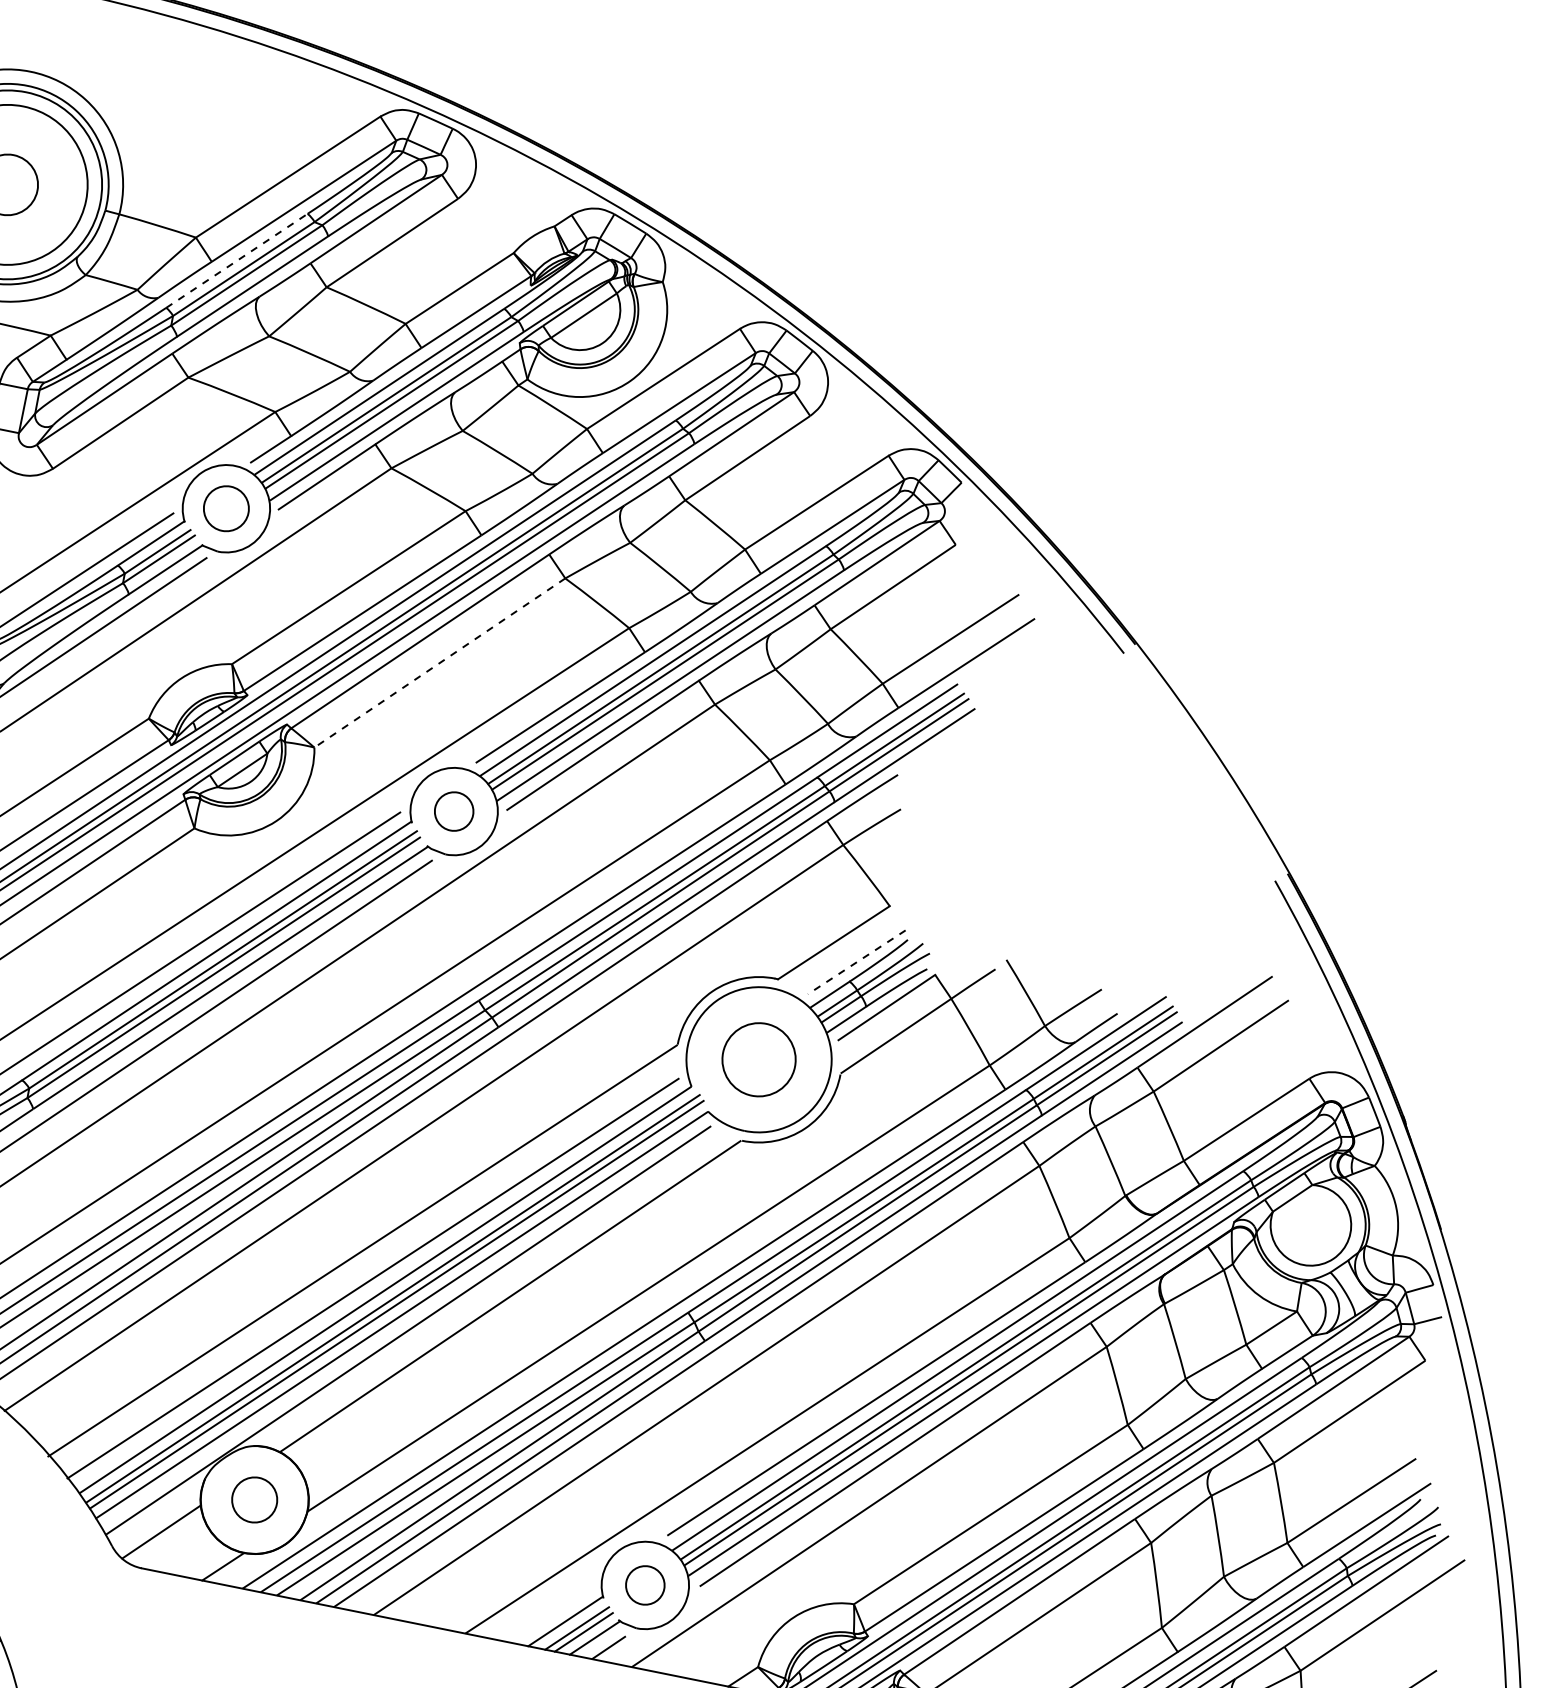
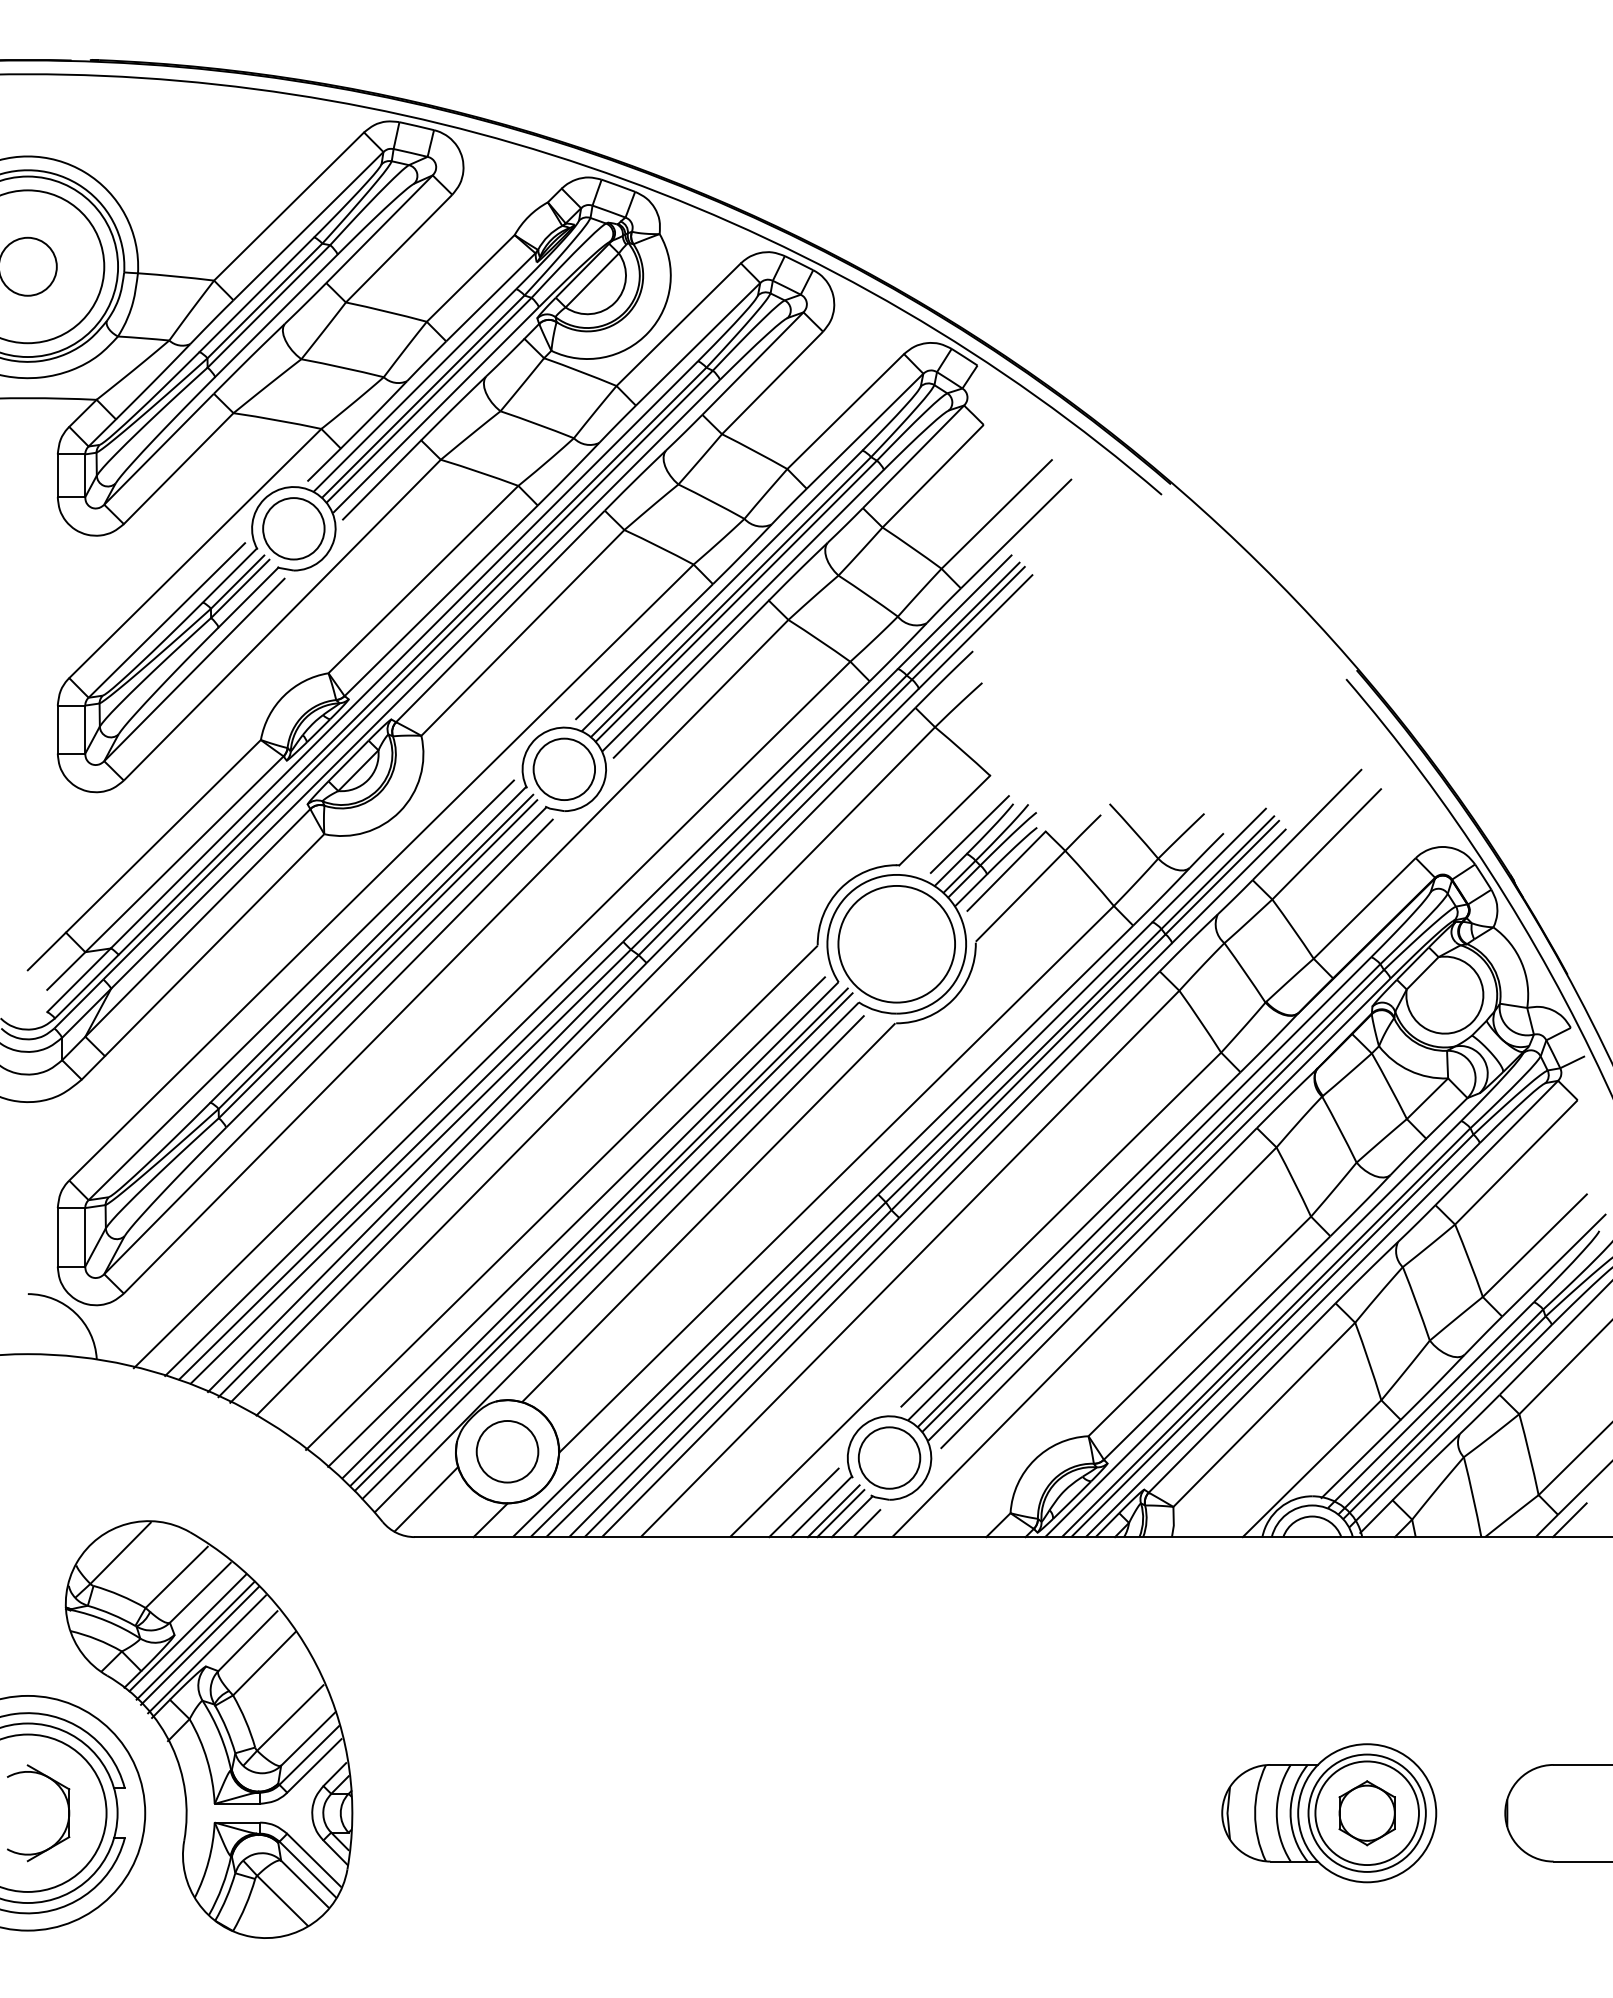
line: (237, 260) -> (257, 294), dashed -> solid
circle: (226, 508) -> (293, 528), size x1.43
line: (439, 662) -> (522, 632), dashed -> solid
circle: (454, 811) -> (564, 769), size x1.67
line: (857, 962) -> (970, 834), dashed -> solid
circle: (758, 1058) -> (896, 943), size x1.67
circle: (254, 1499) -> (507, 1451), size x1.43
circle: (645, 1584) -> (889, 1457), size x1.67
line: (547, 1613) -> (803, 1502), added

